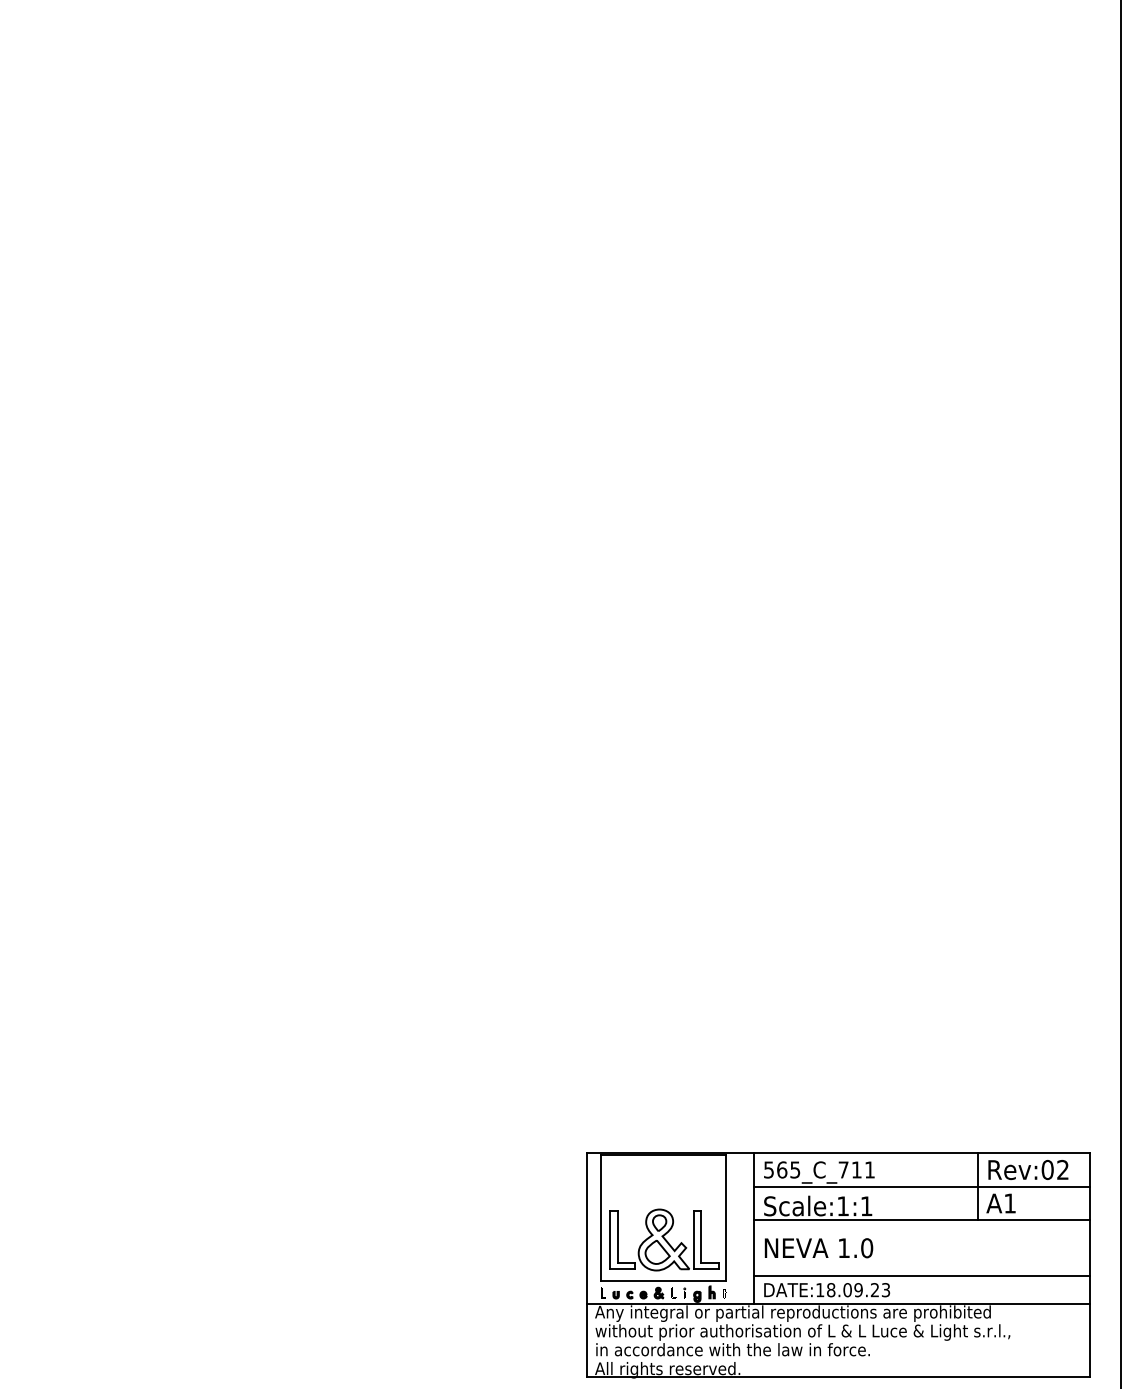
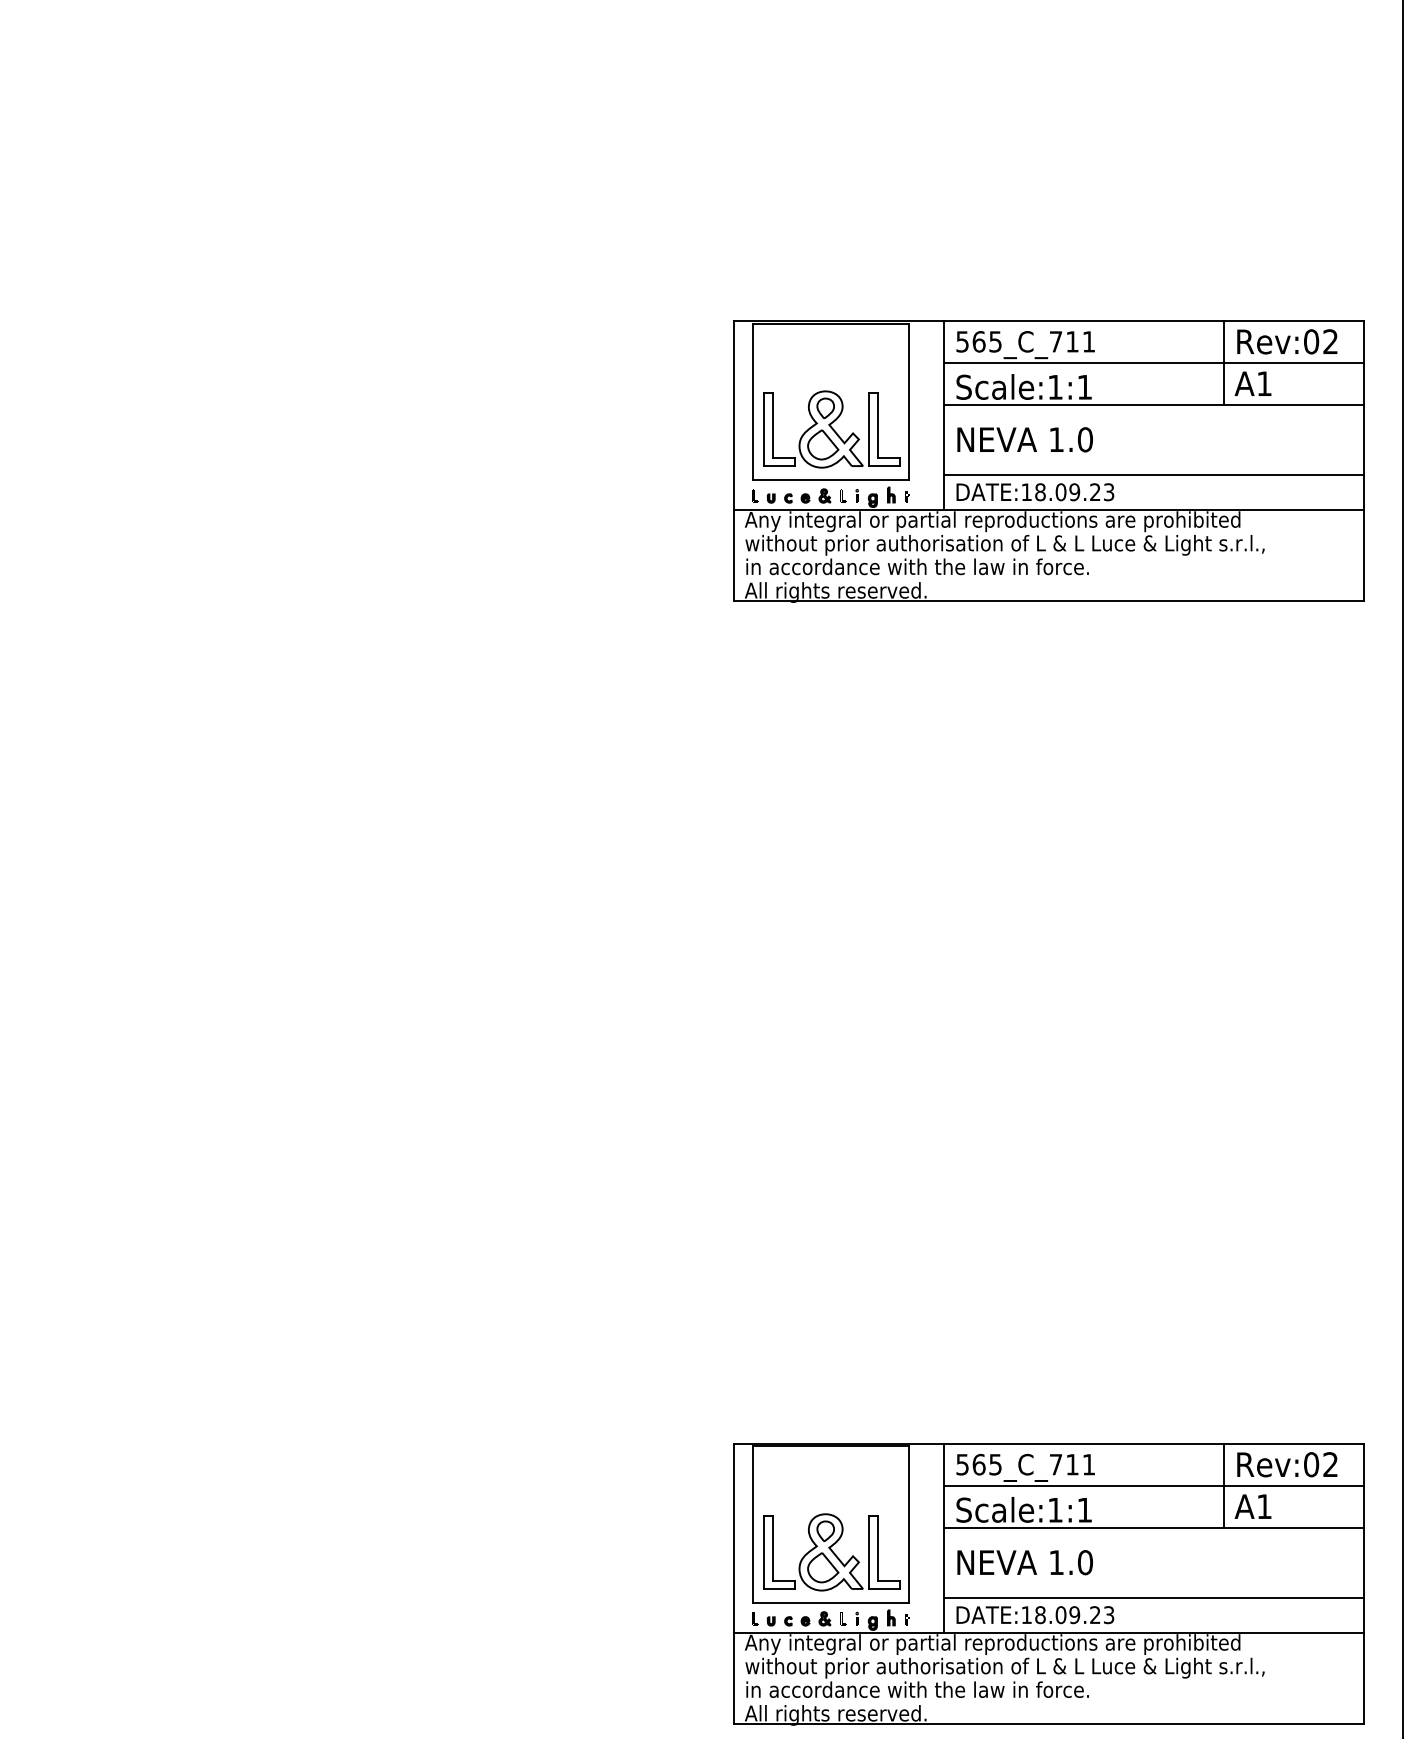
part: (838, 368) -> (1049, 461), added

